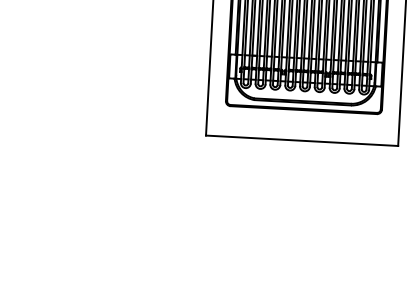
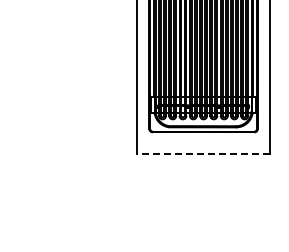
line: (301, 140) -> (203, 153), solid -> dashed

